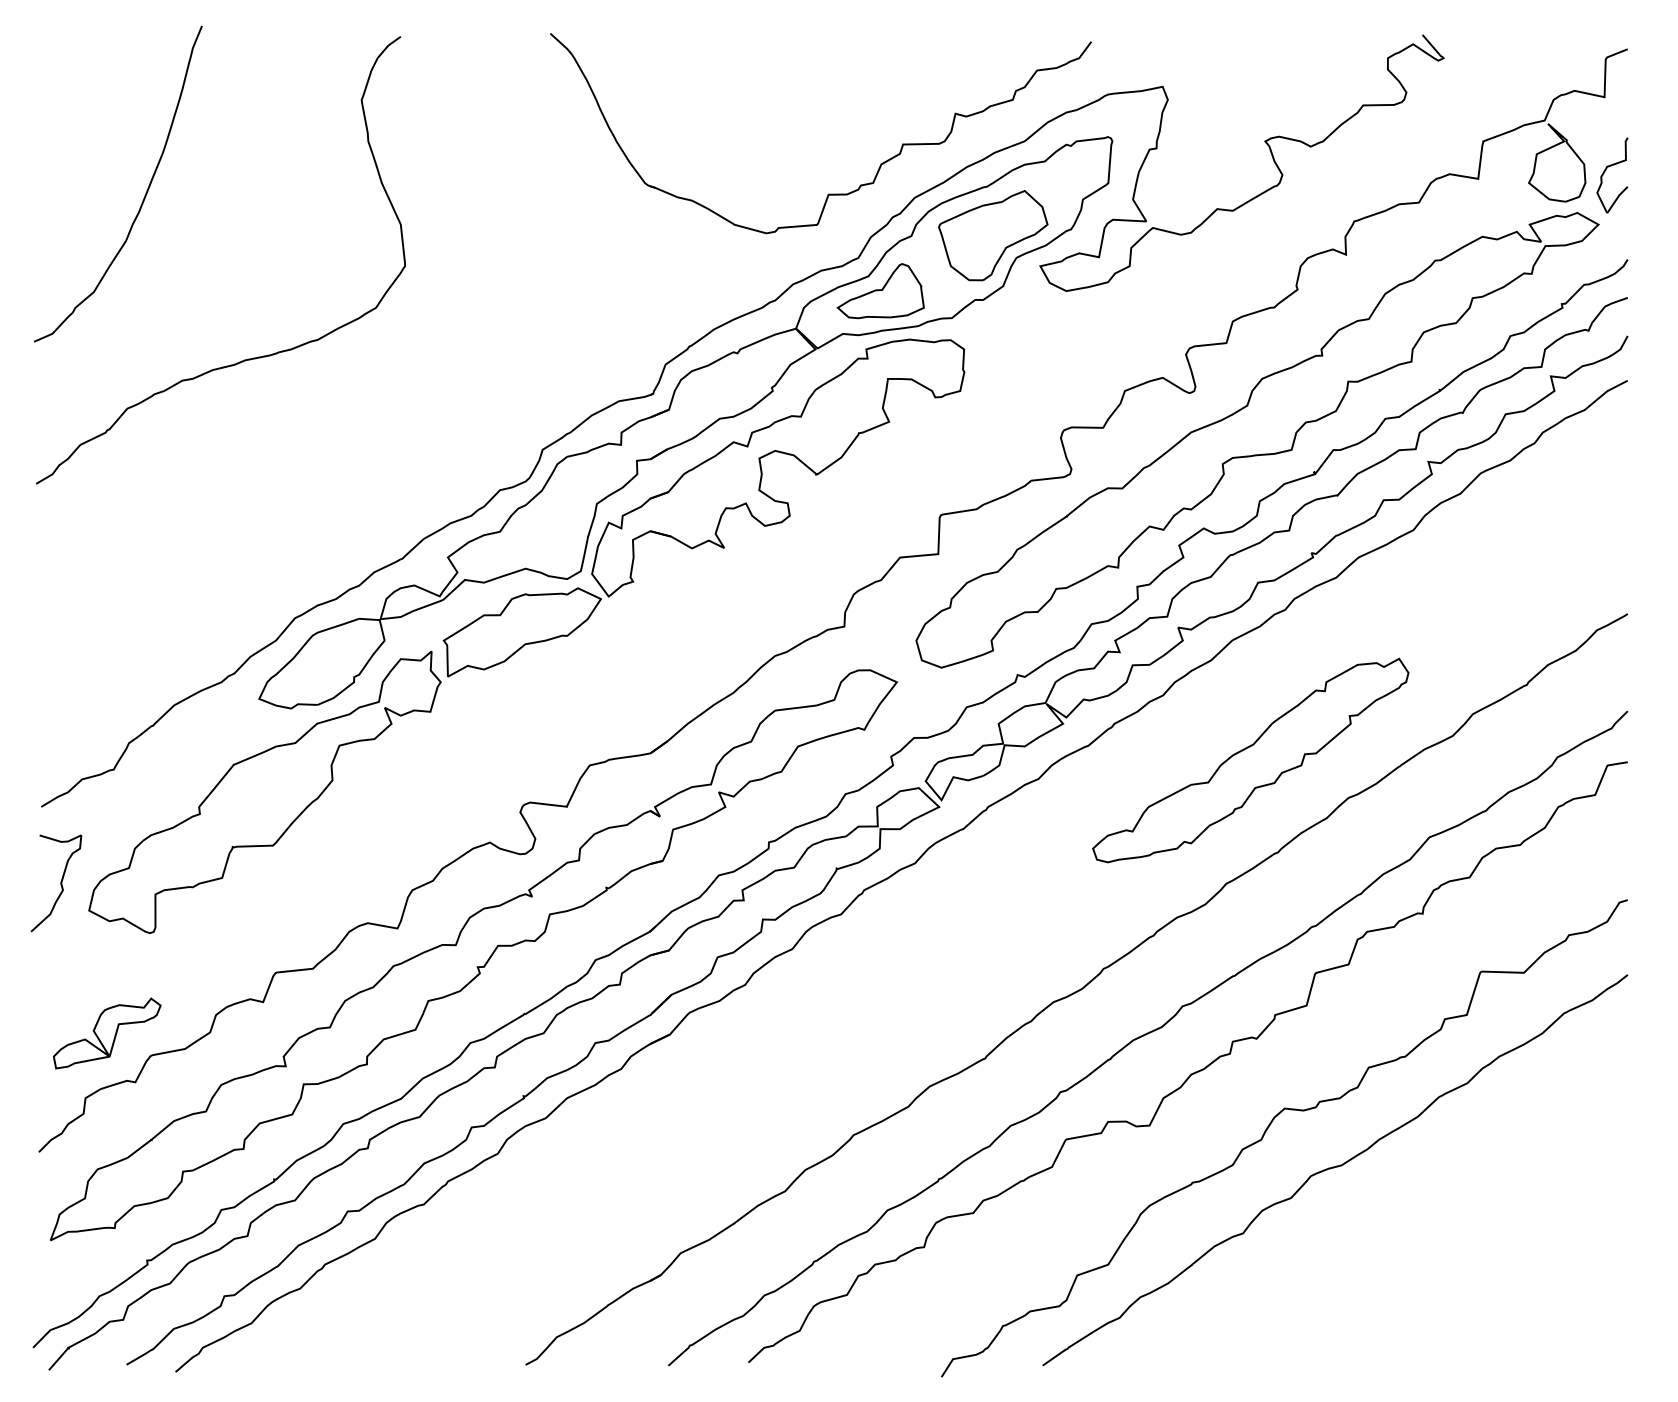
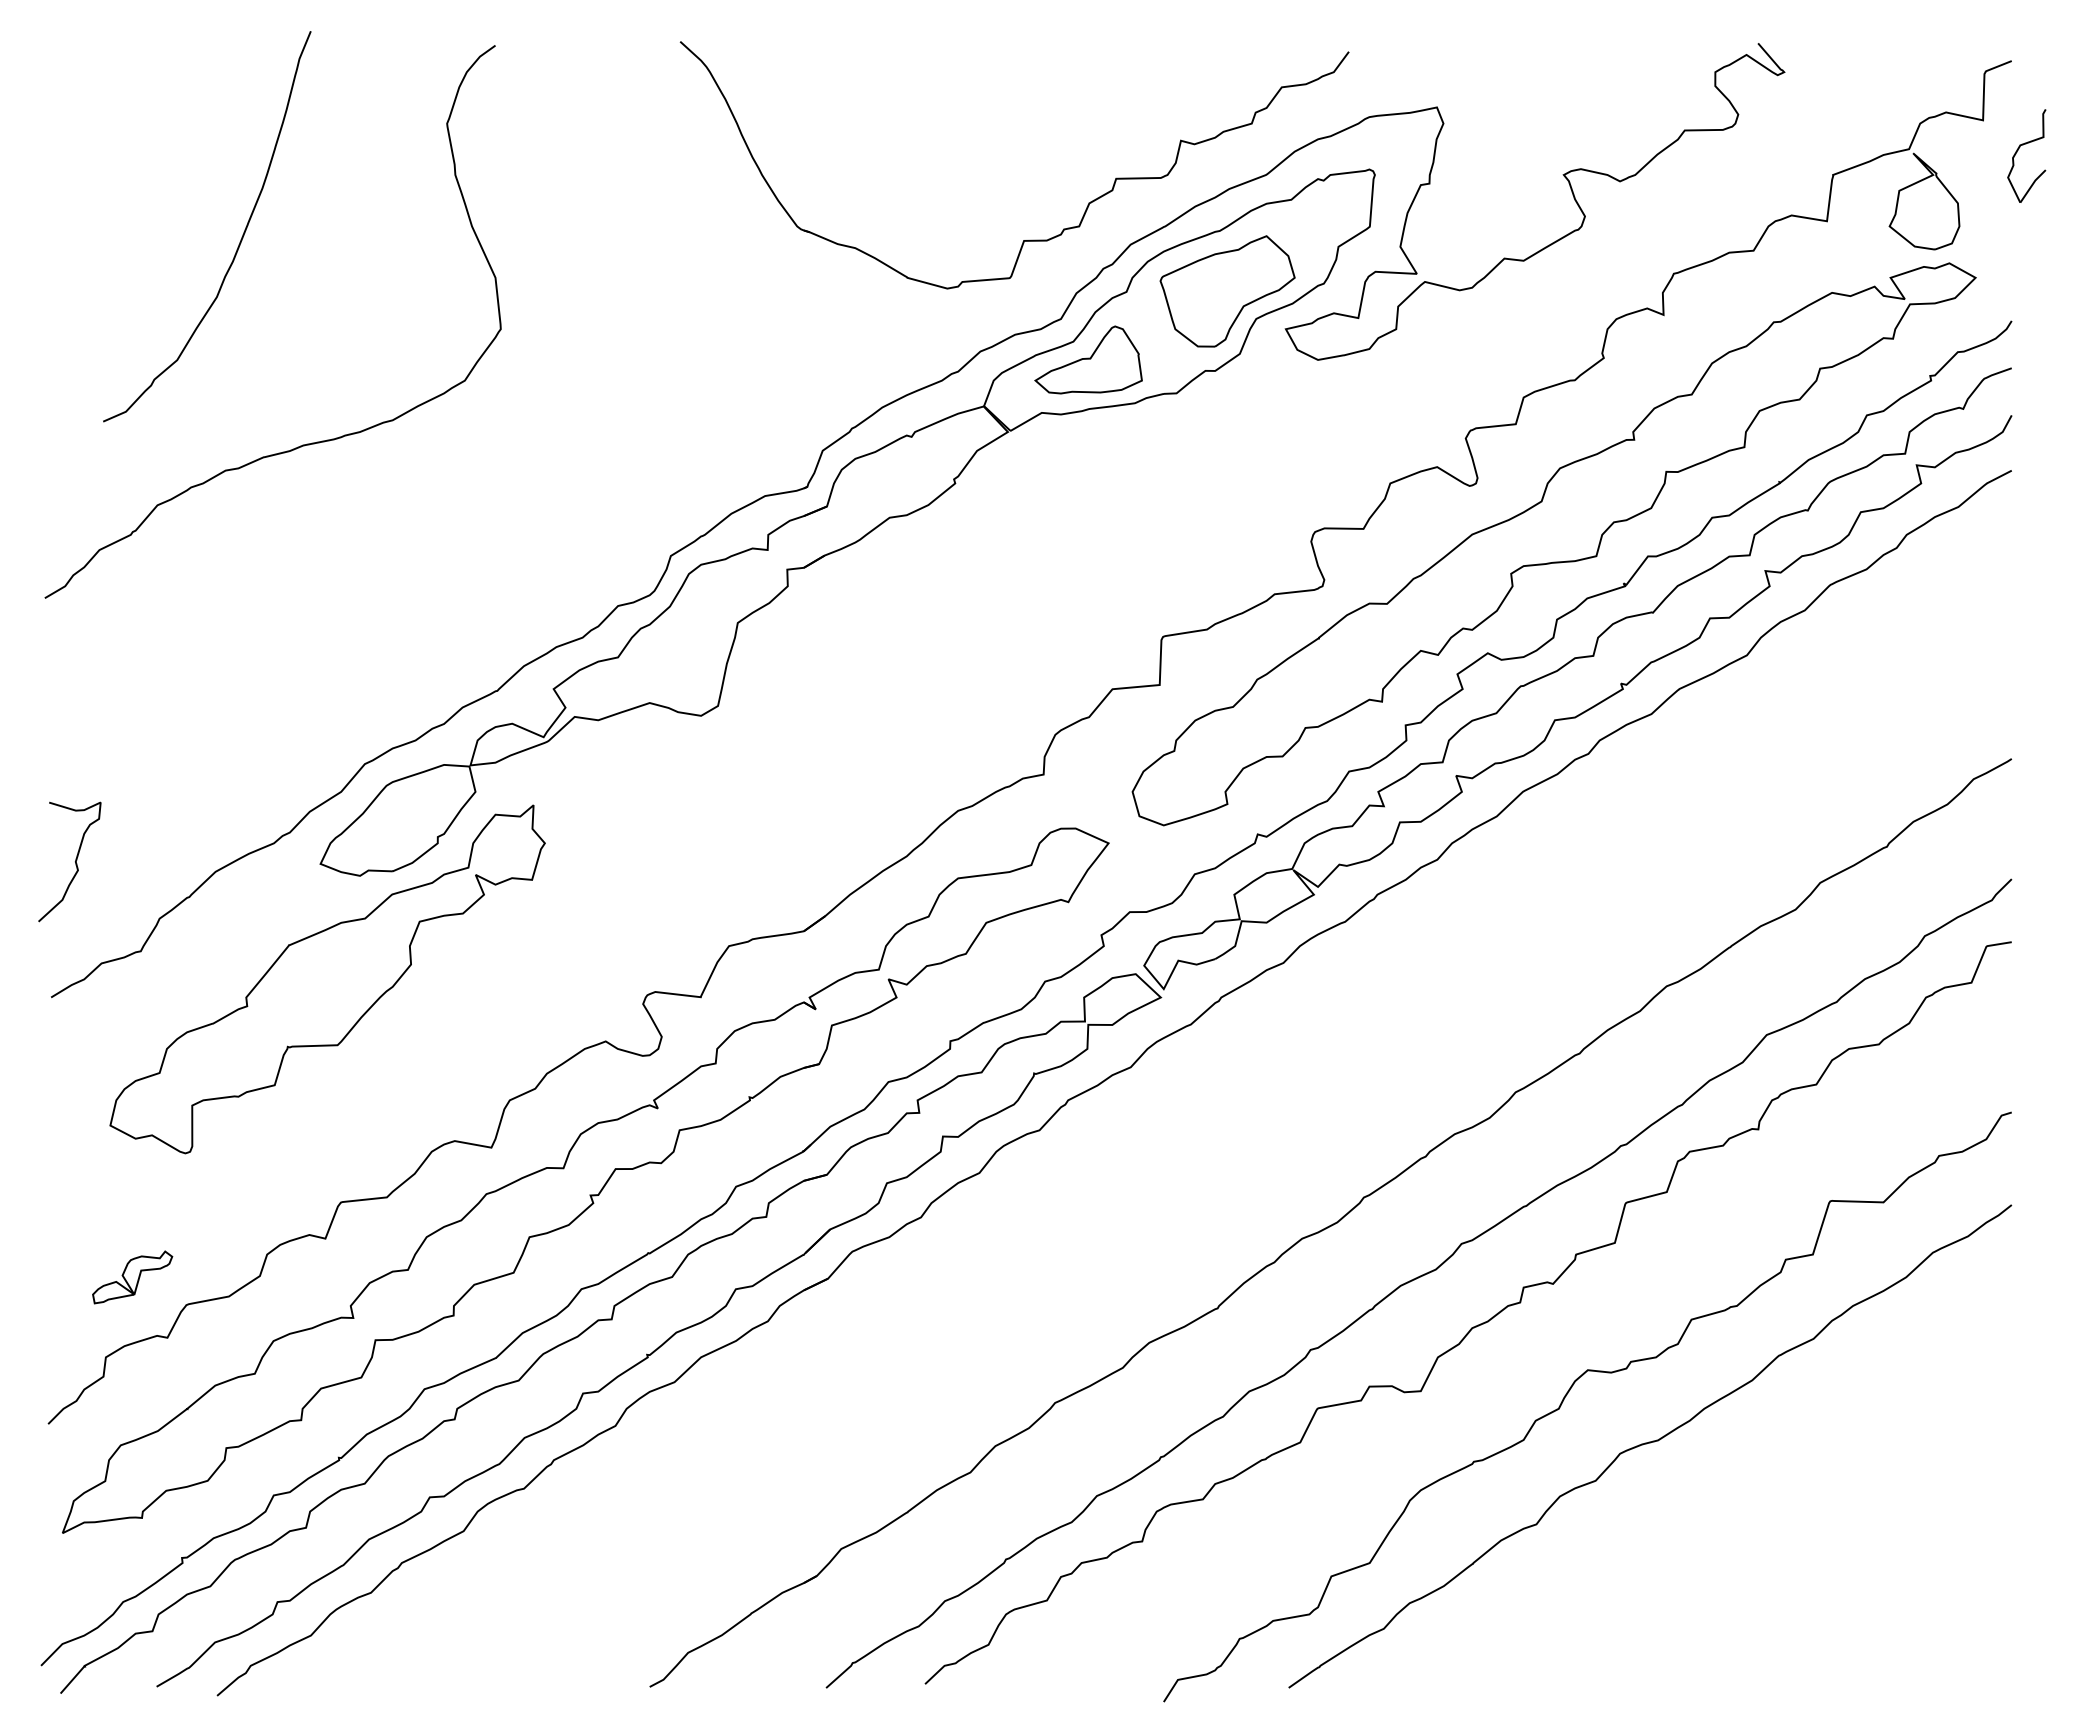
part: (1605, 170) -> (2018, 150), moved
curve: (145, 194) -> (240, 239), moved
part: (703, 508) -> (869, 628), removed
part: (1250, 760) -> (1545, 939), removed
curve: (60, 883) -> (75, 861), moved
part: (107, 1033) -> (132, 1277), size x0.6

